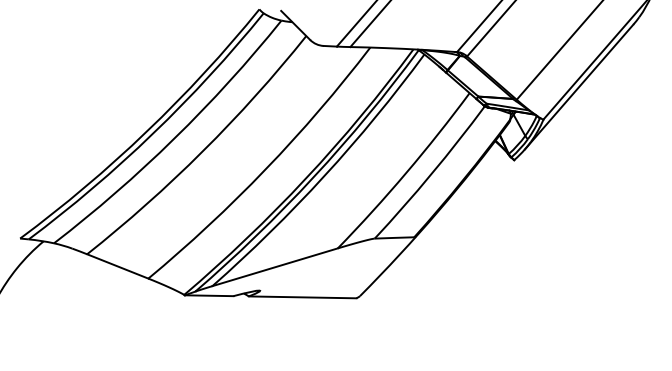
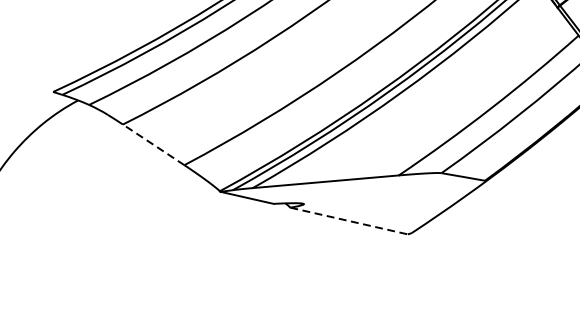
line: (117, 266) -> (153, 144), solid -> dashed
line: (302, 297) -> (348, 221), solid -> dashed

